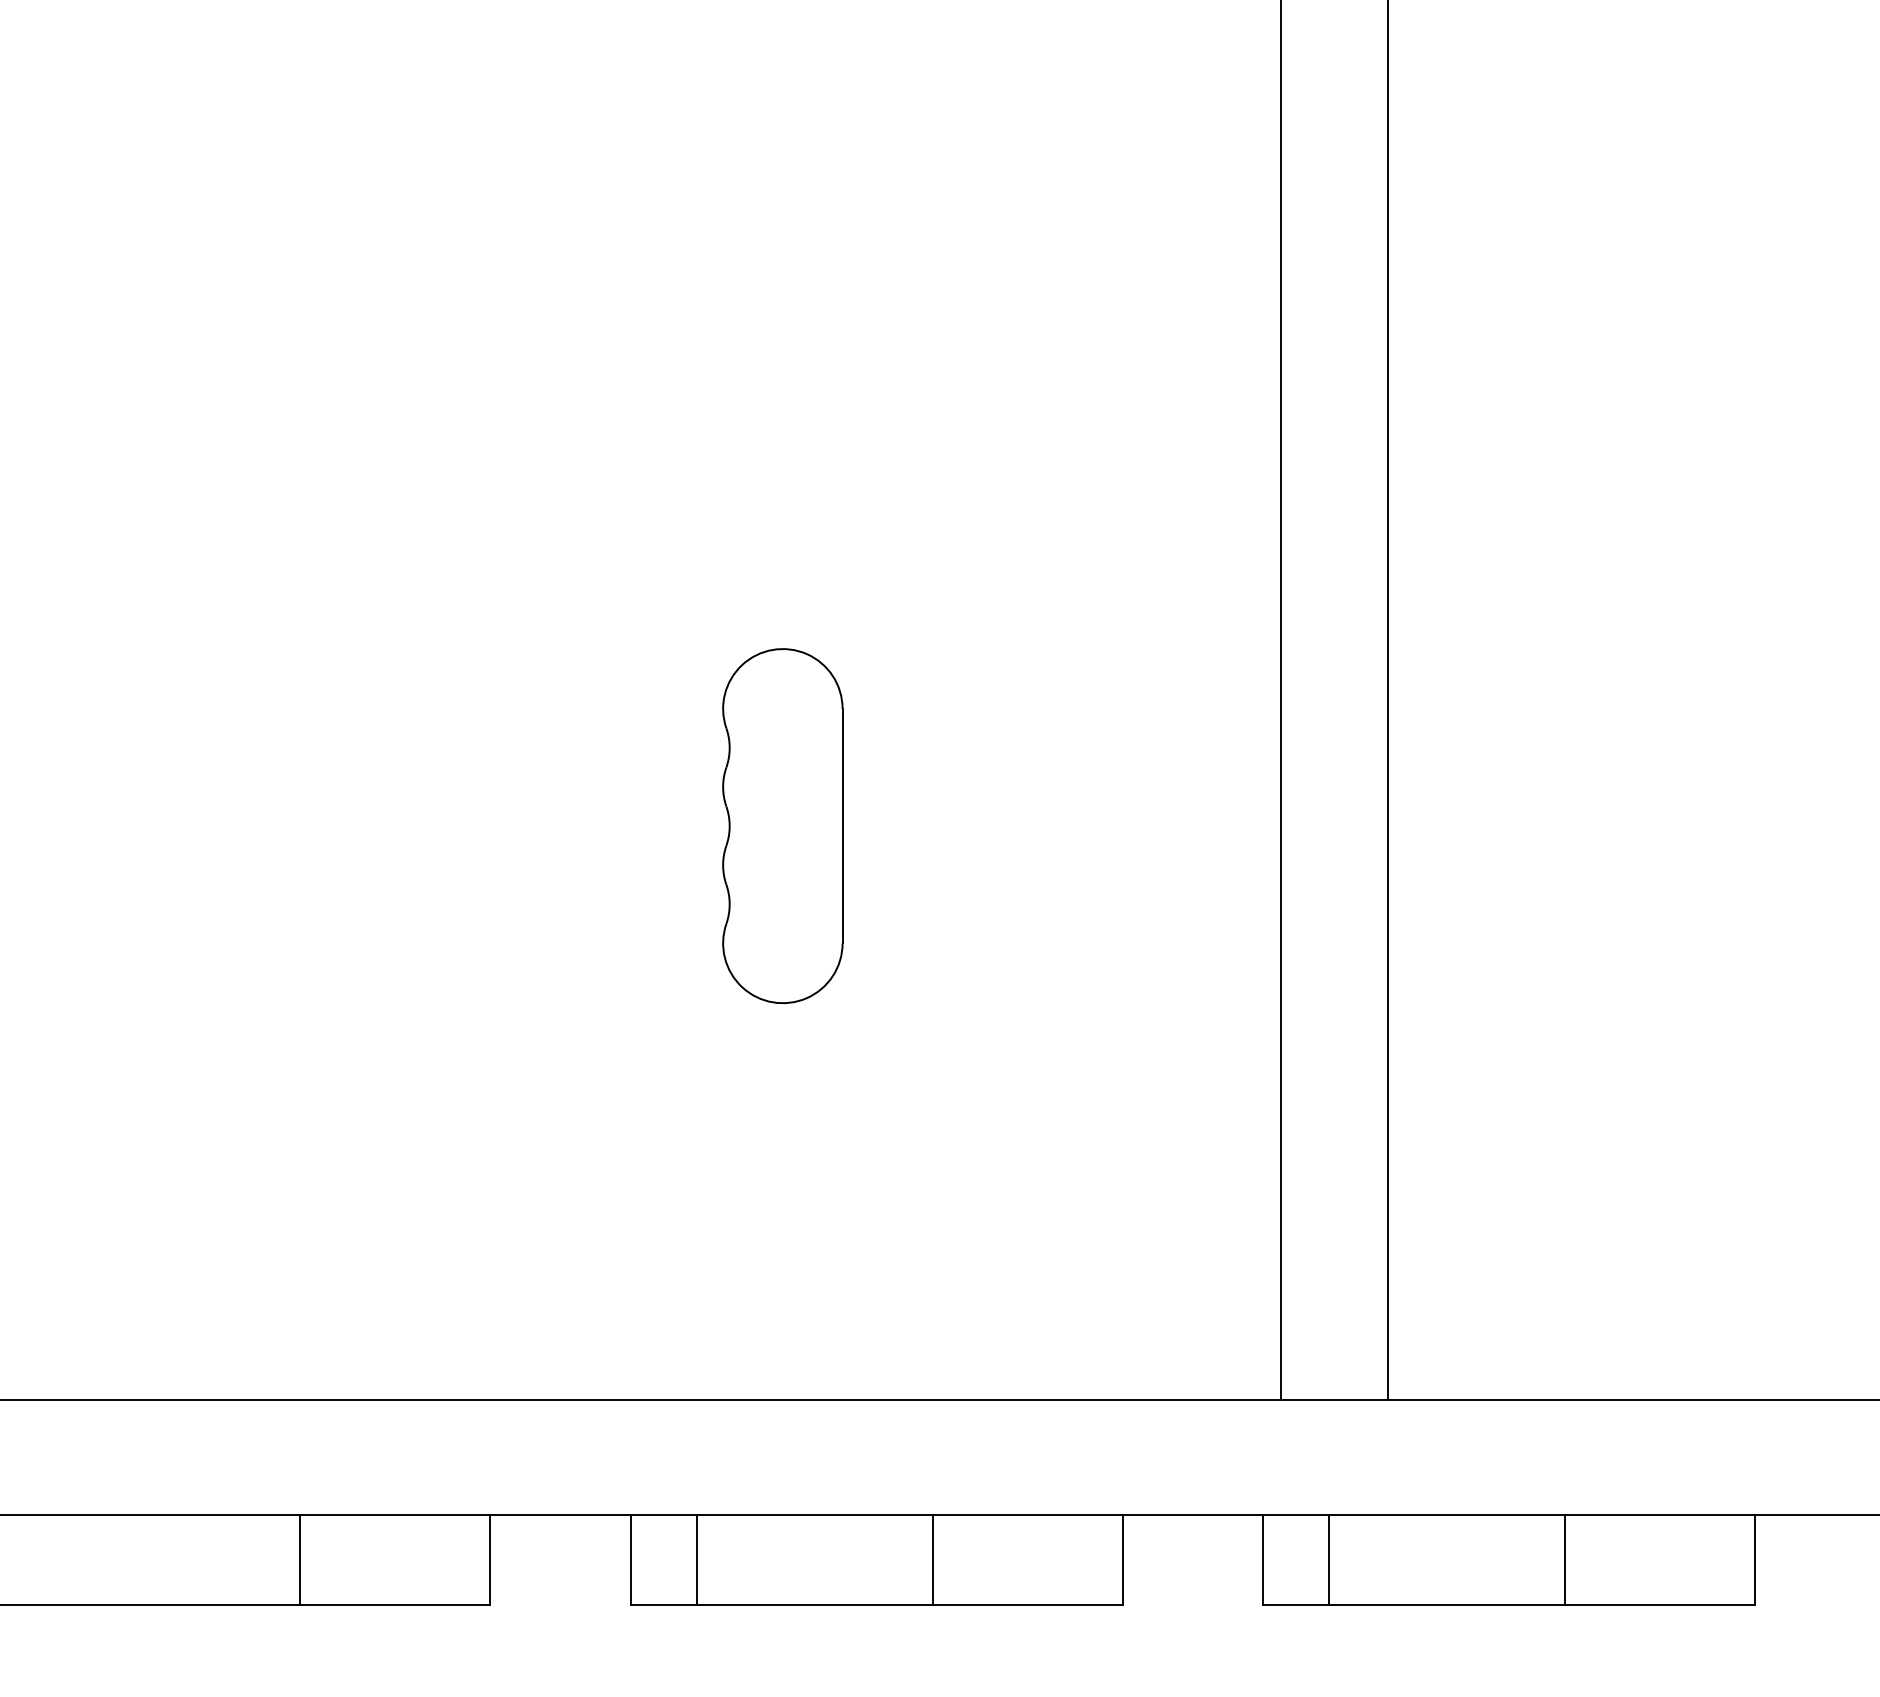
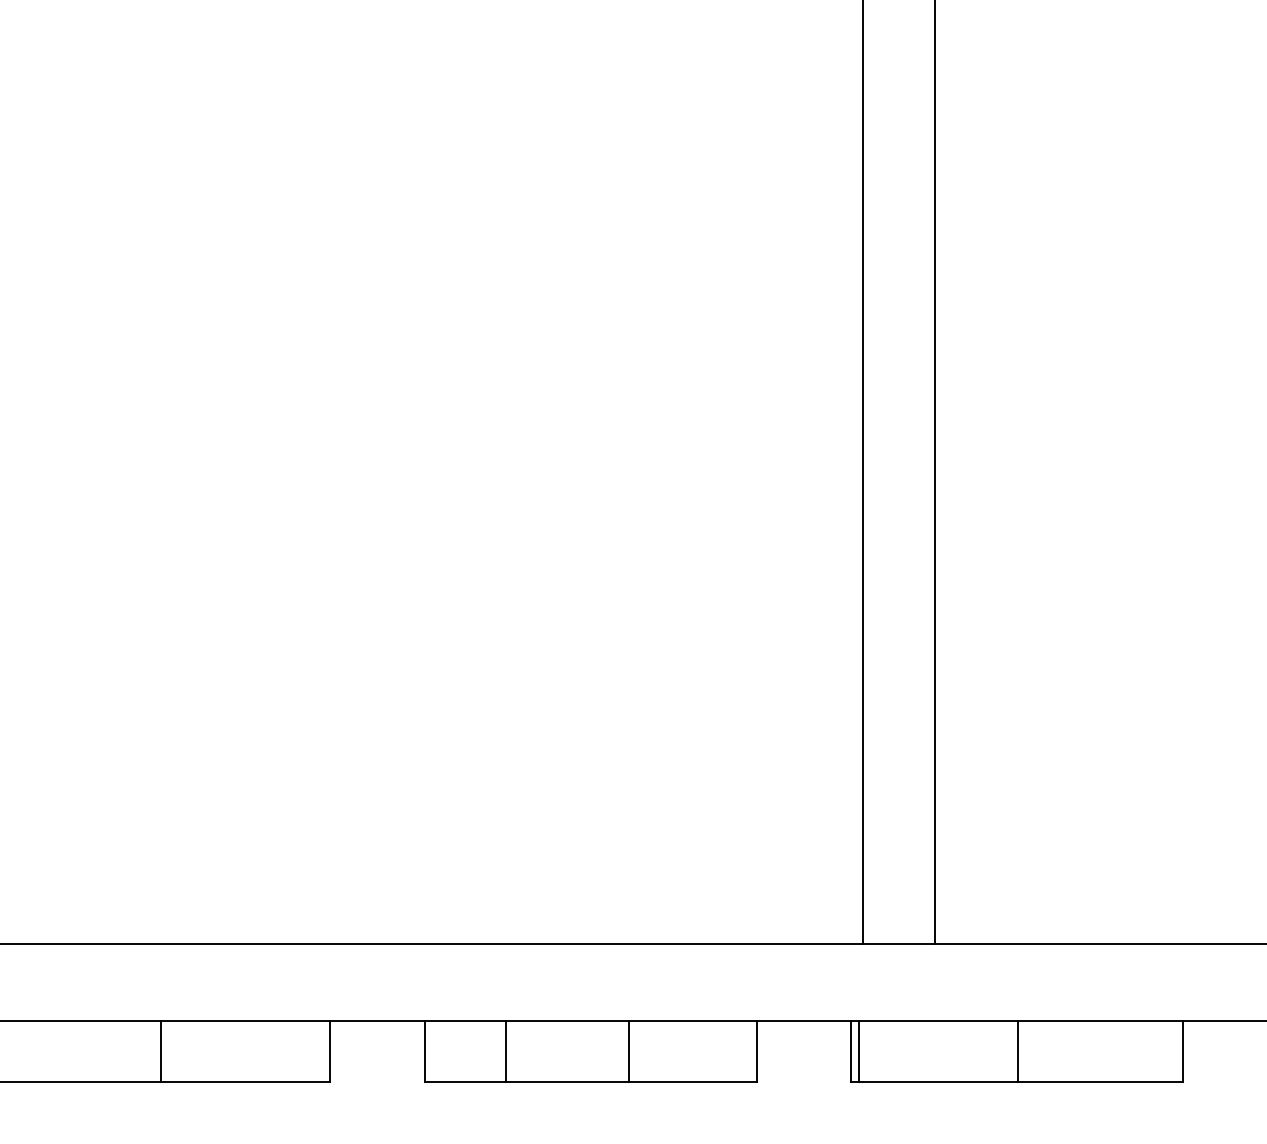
part: (782, 825) -> (527, 556), removed
line: (299, 1559) -> (160, 1051), moved
line: (696, 1559) -> (505, 1051), moved
line: (1328, 1559) -> (858, 1051), moved
line: (1564, 1559) -> (1017, 1051), moved

